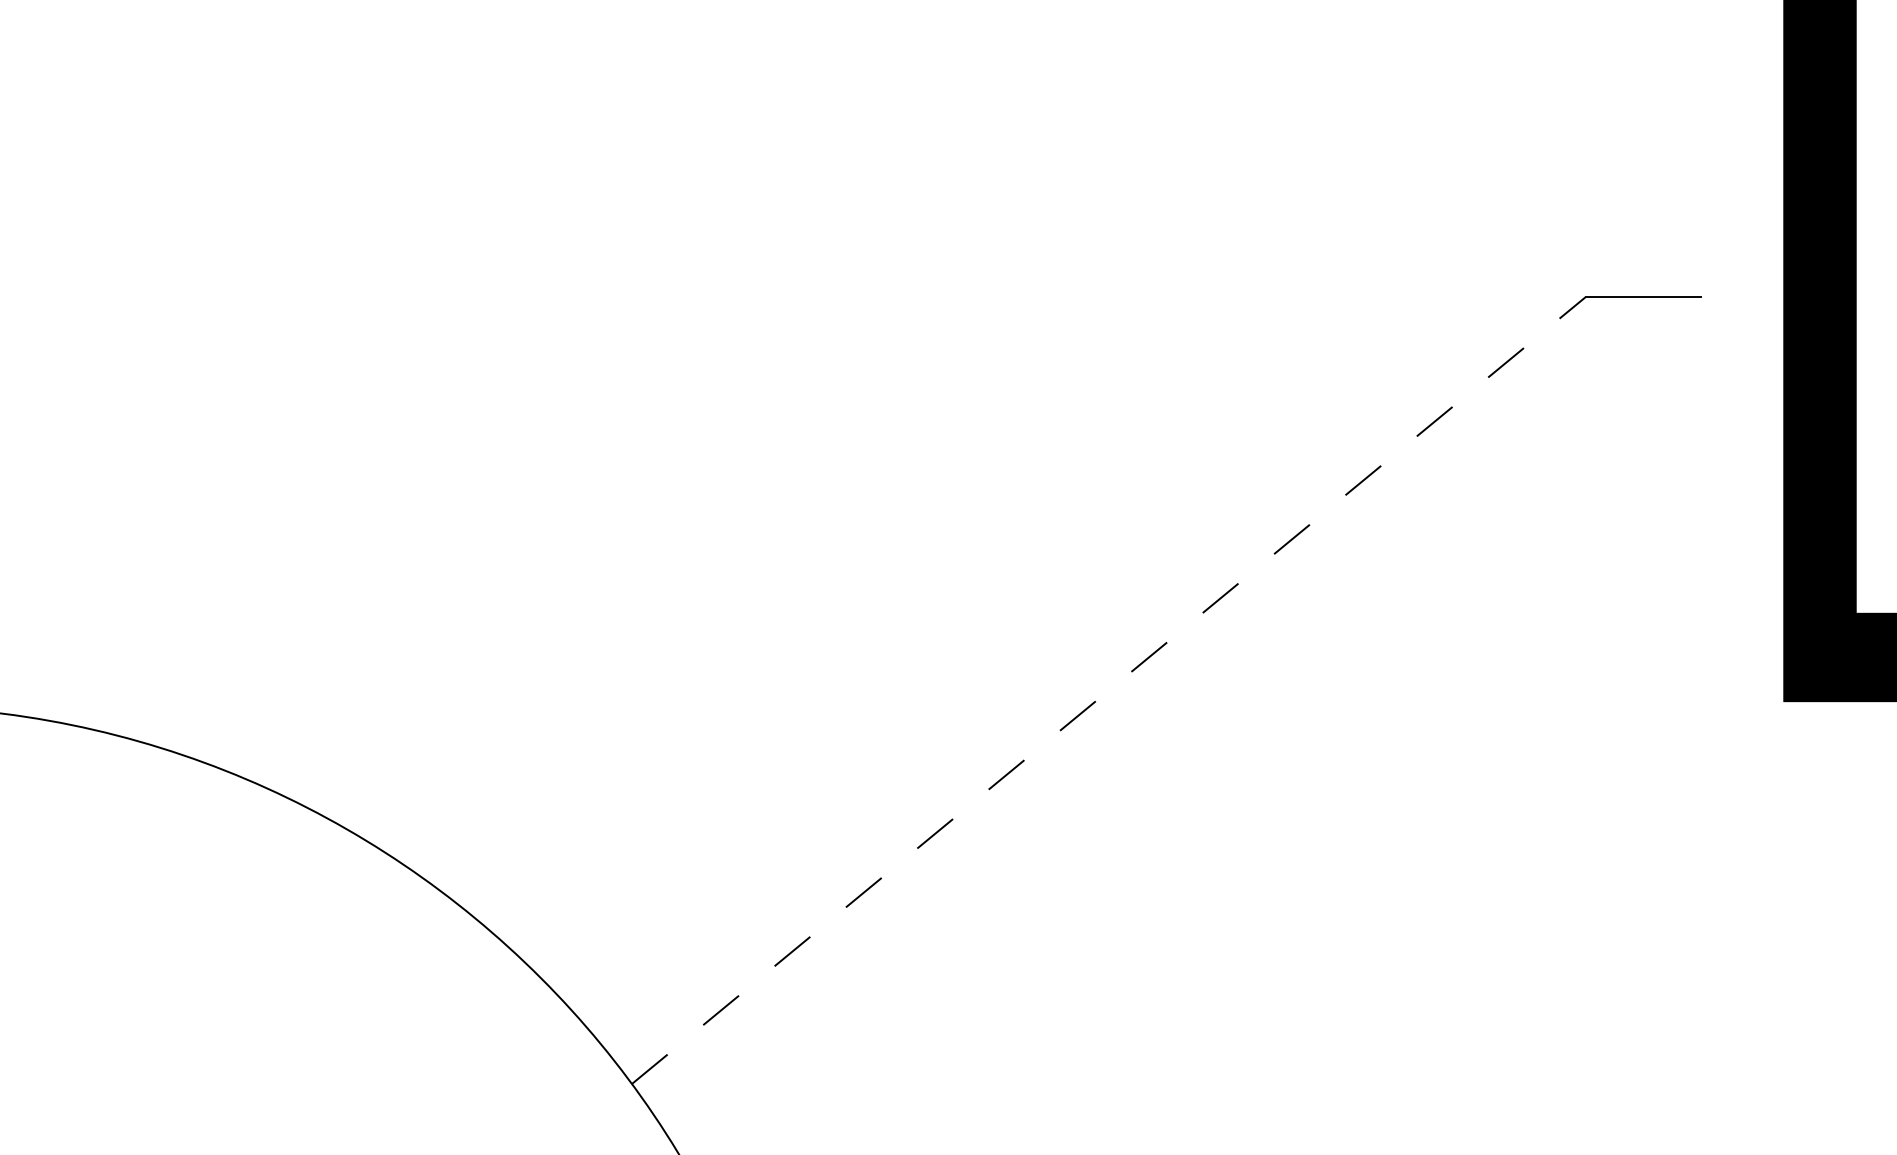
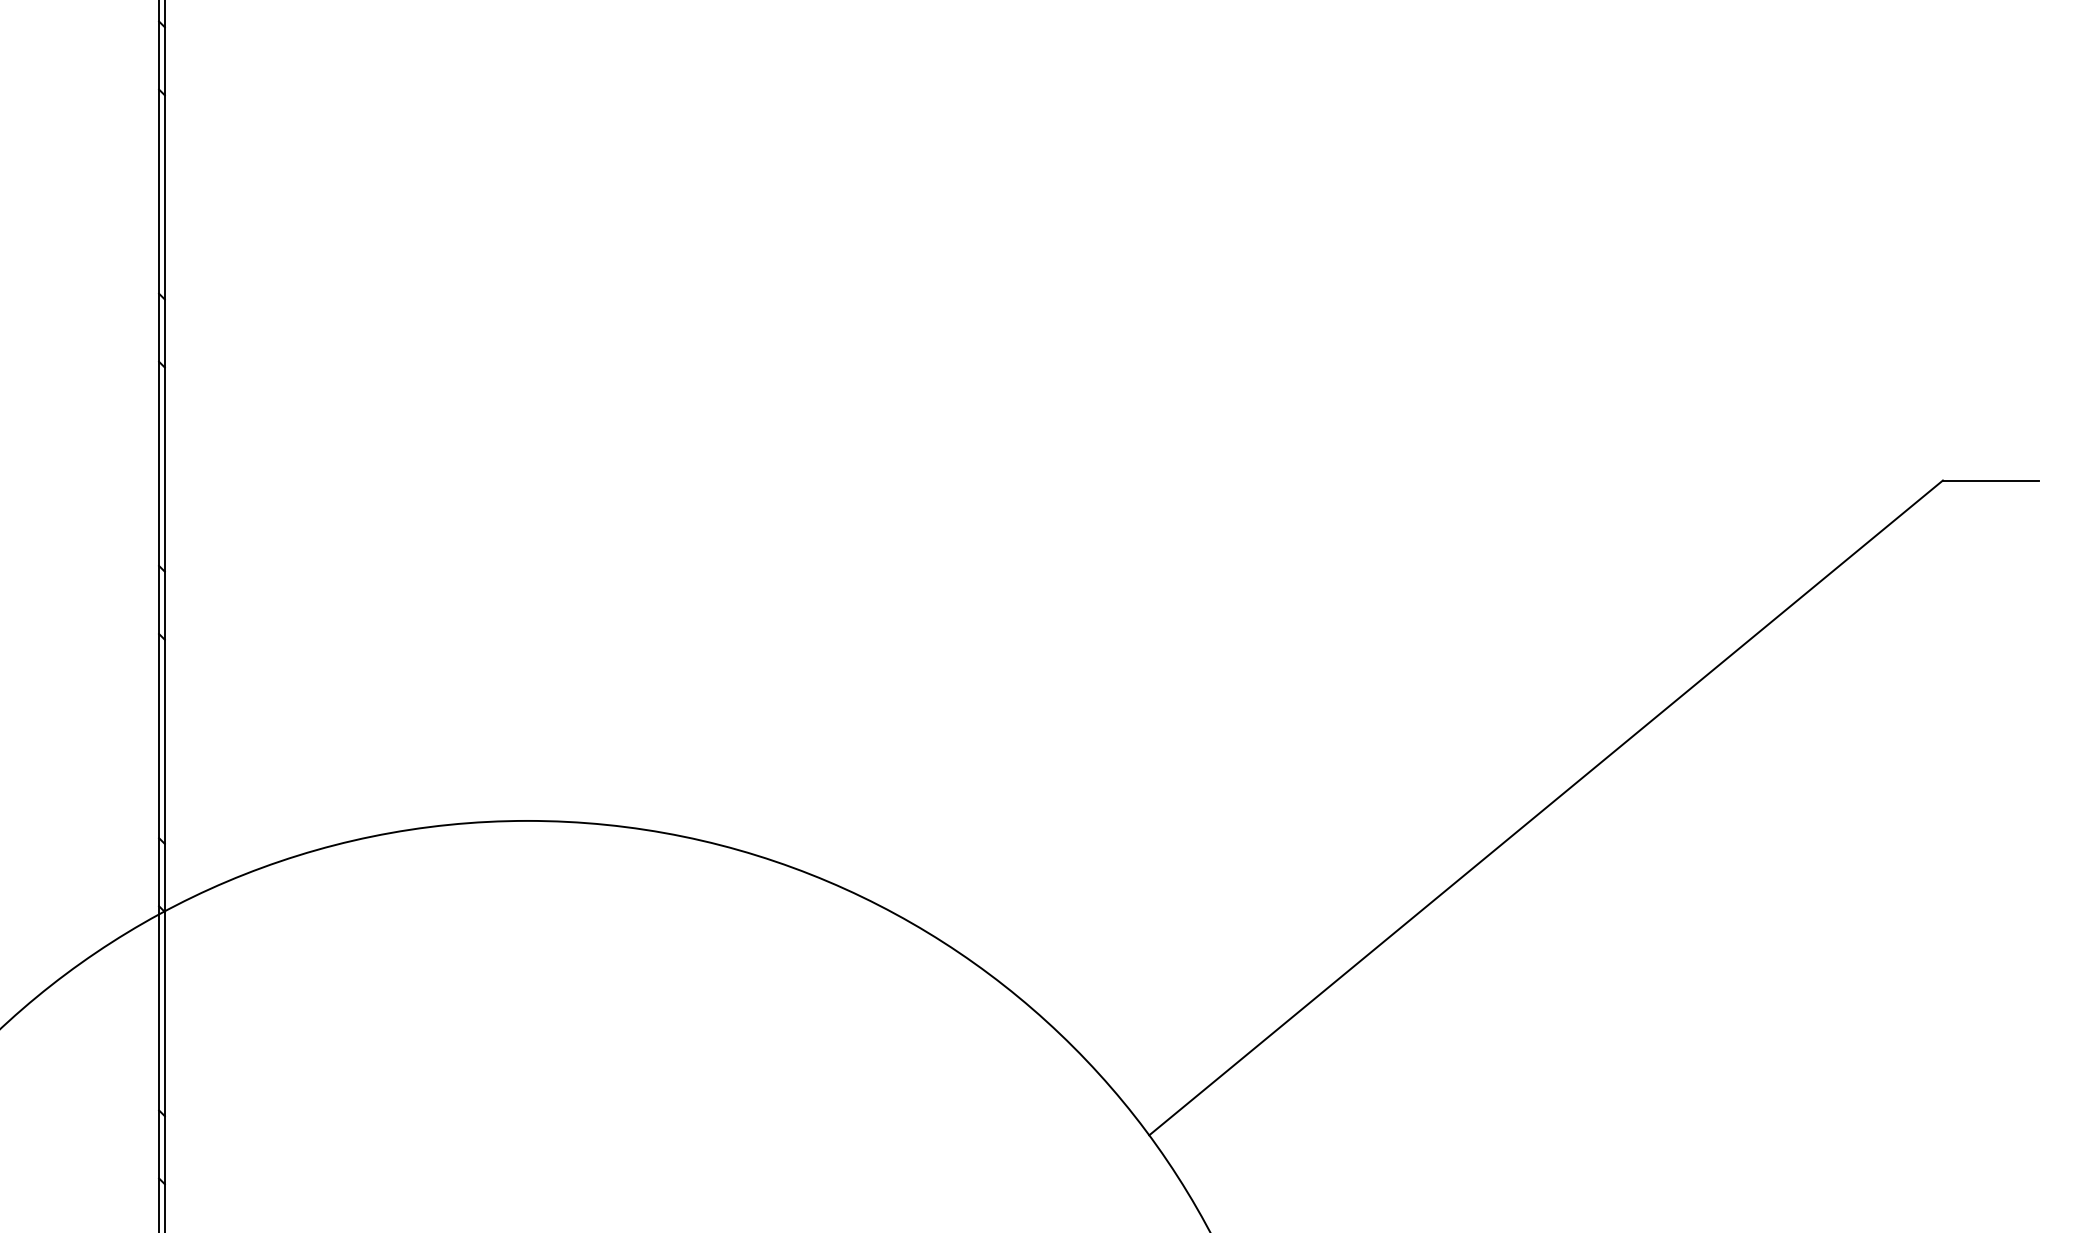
line: (1109, 690) -> (1546, 807), dashed -> solid

